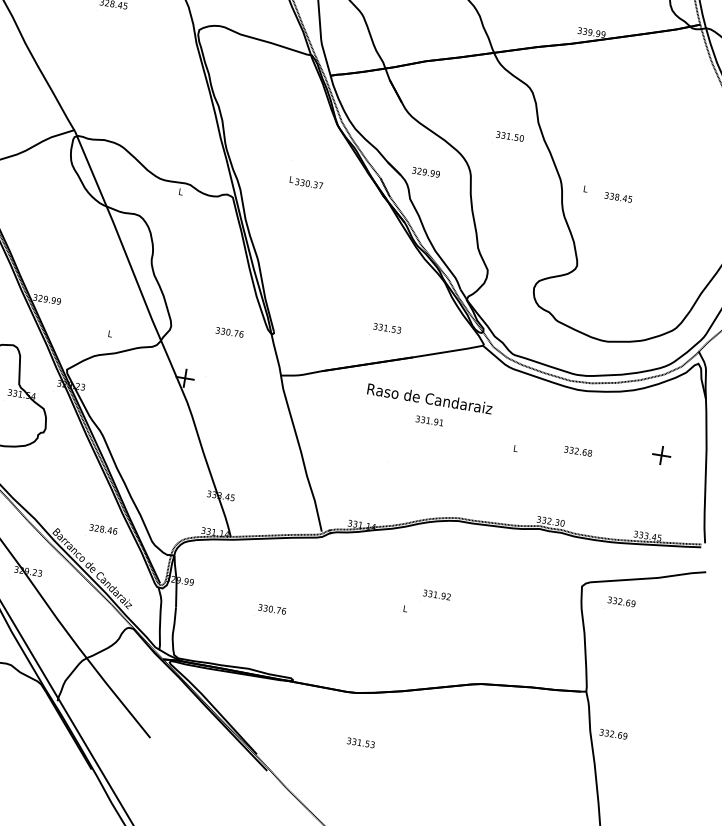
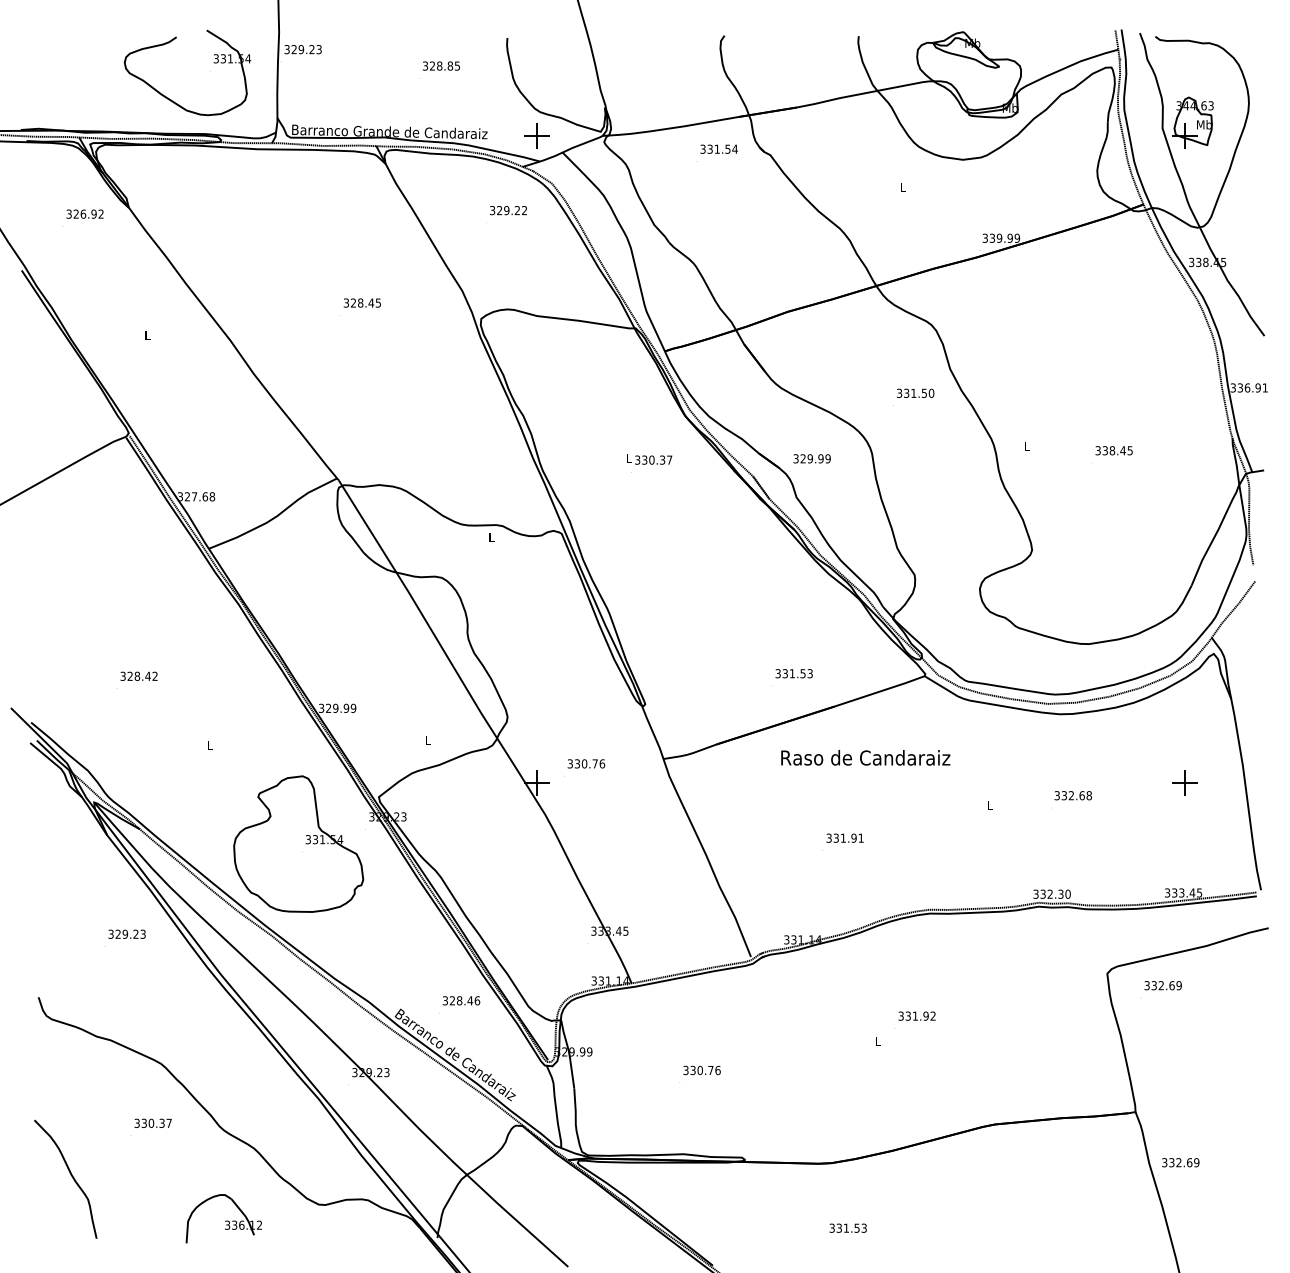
text: (306, 182) -> (649, 459), moved
text: (618, 197) -> (1113, 450), moved
text: (229, 332) -> (586, 763), moved
text: (429, 420) -> (844, 837), moved

